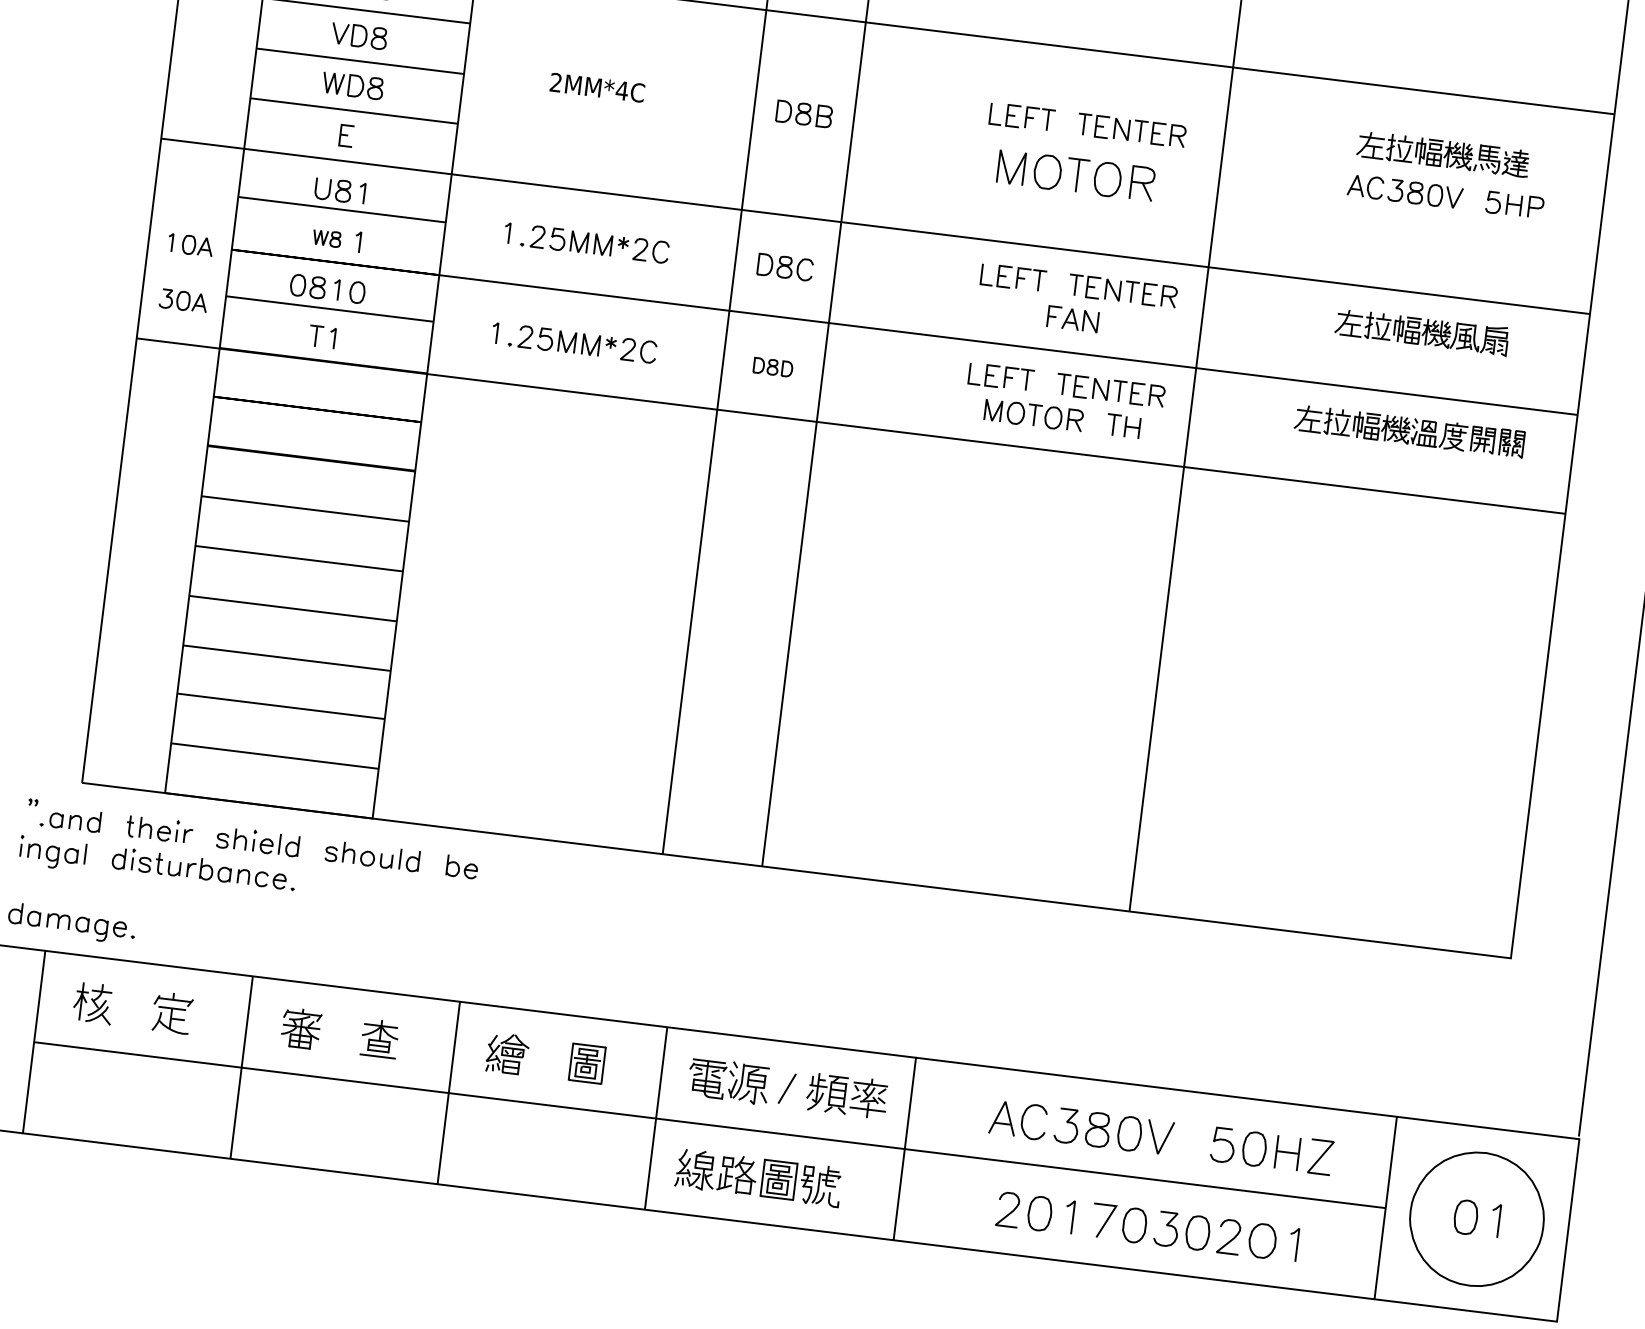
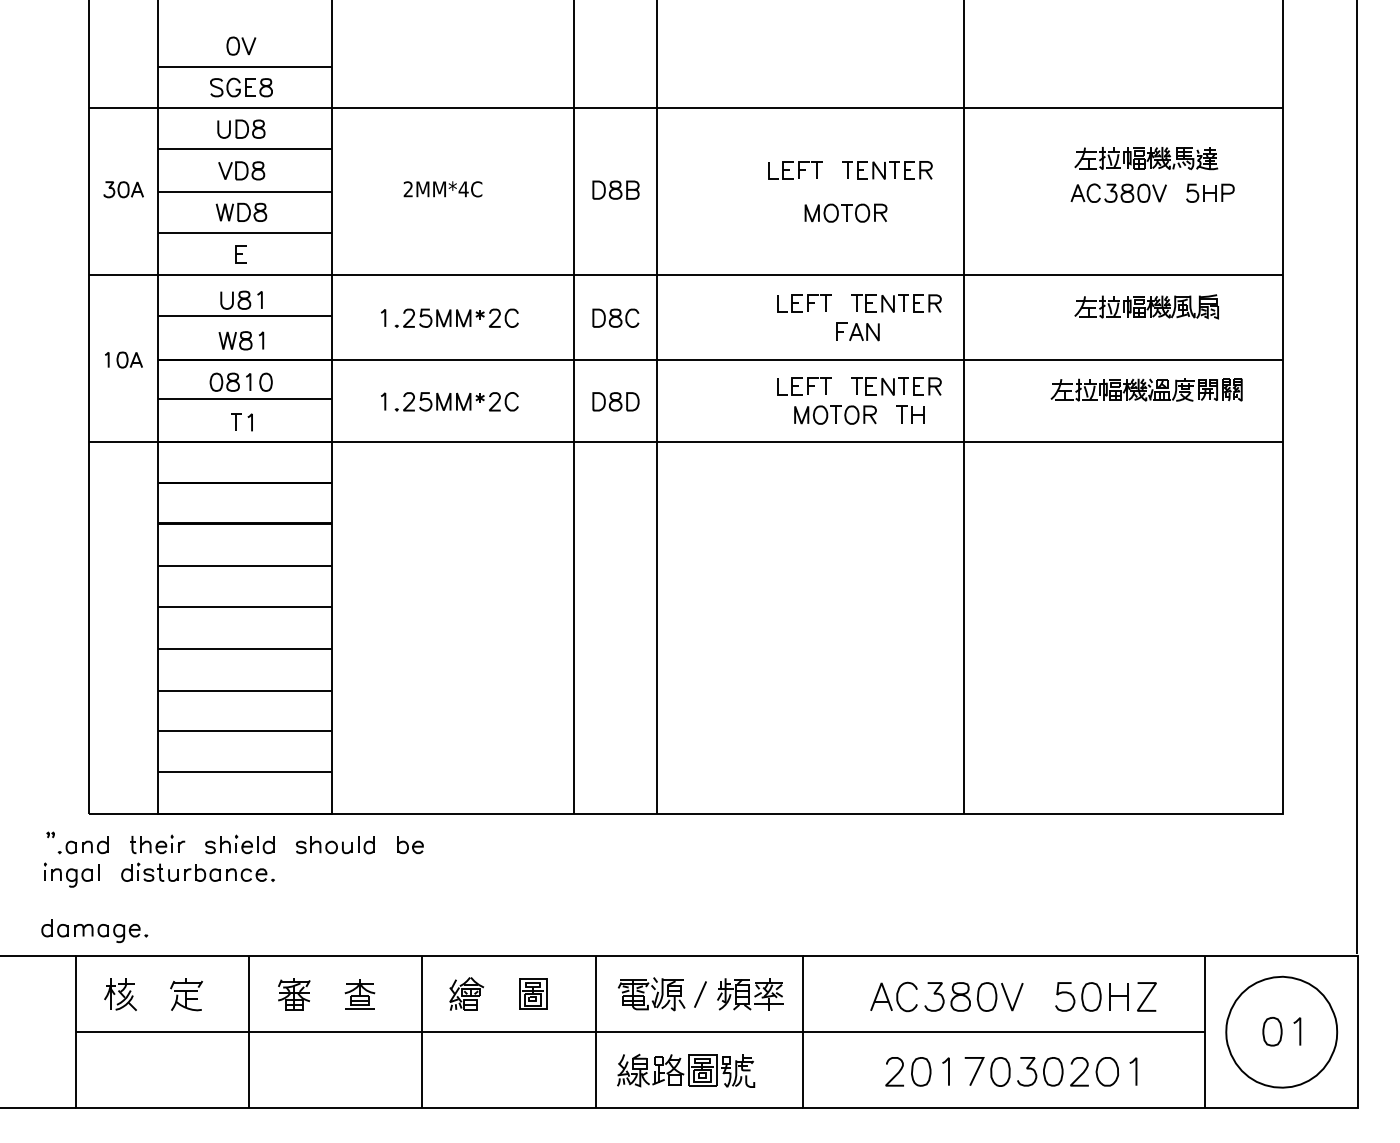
part: (1075, 174) -> (845, 212), size x0.62
part: (327, 238) -> (235, 340), size x1.43
part: (183, 300) -> (123, 189), moved
part: (772, 366) -> (615, 401), size x1.43

